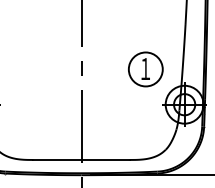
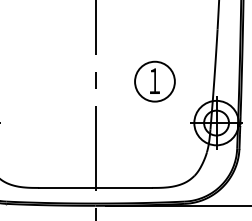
part: (145, 69) -> (154, 81), moved

